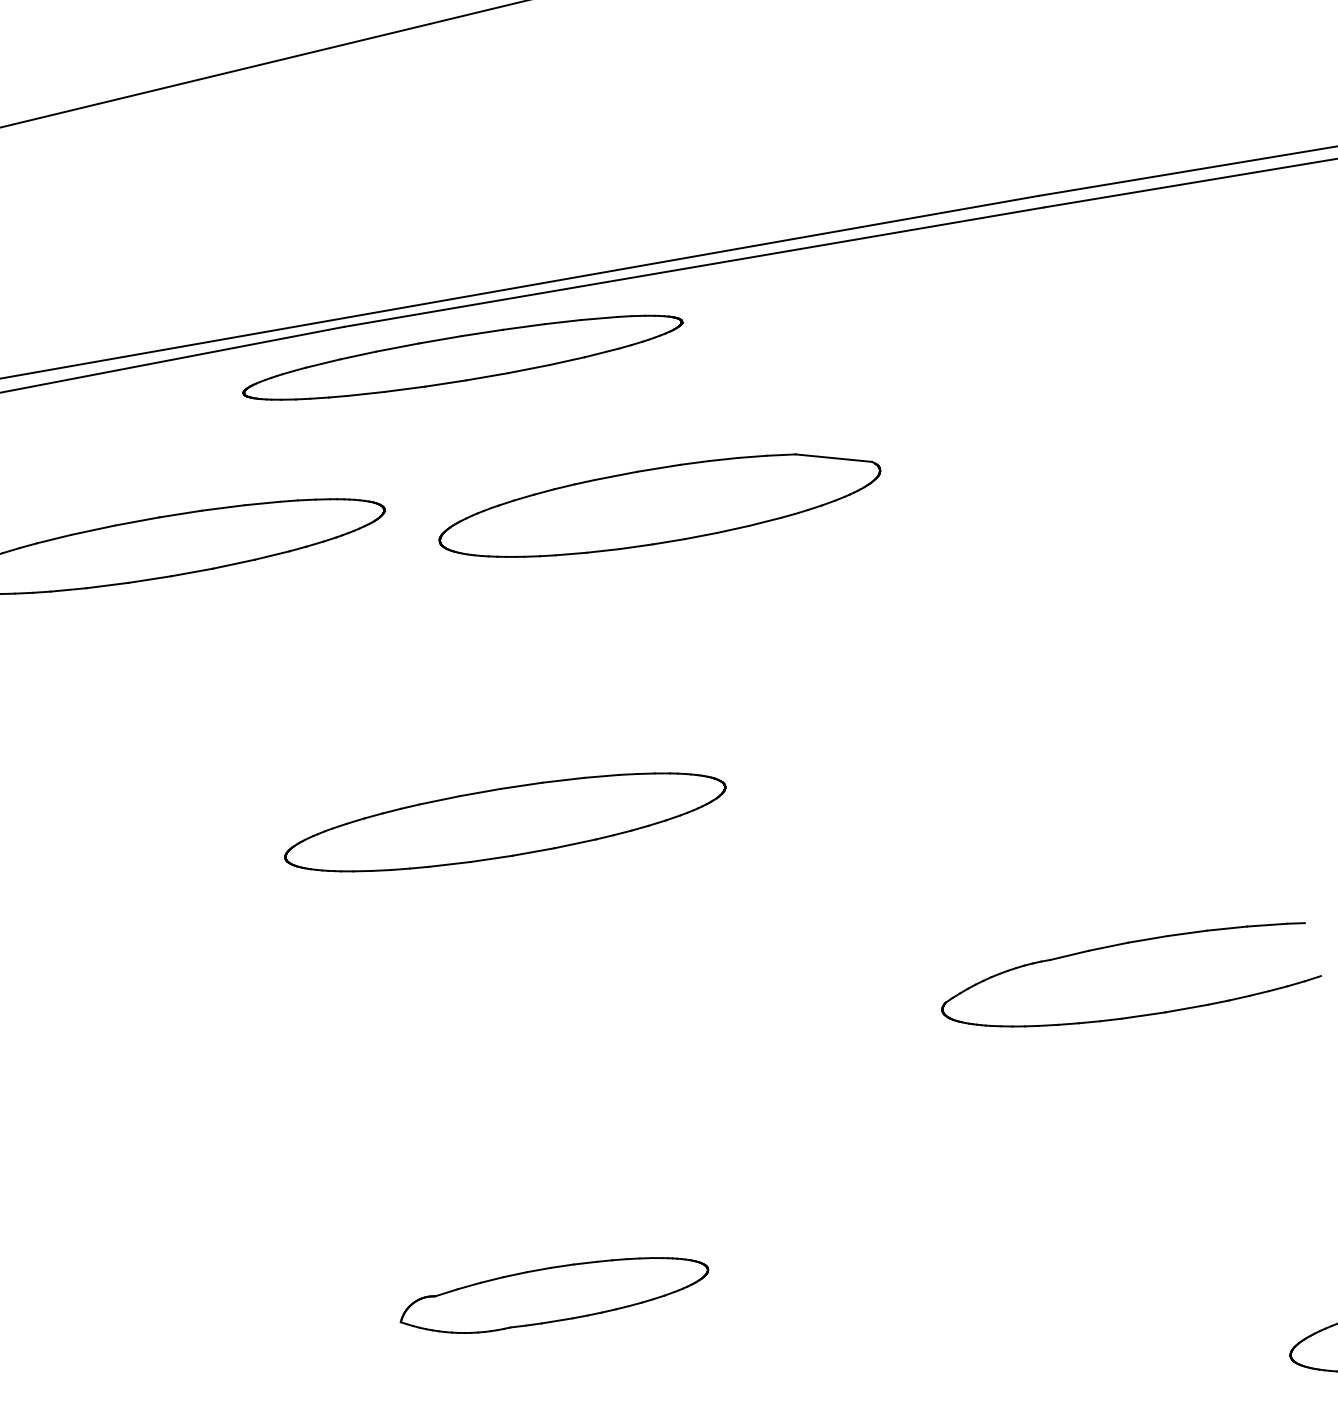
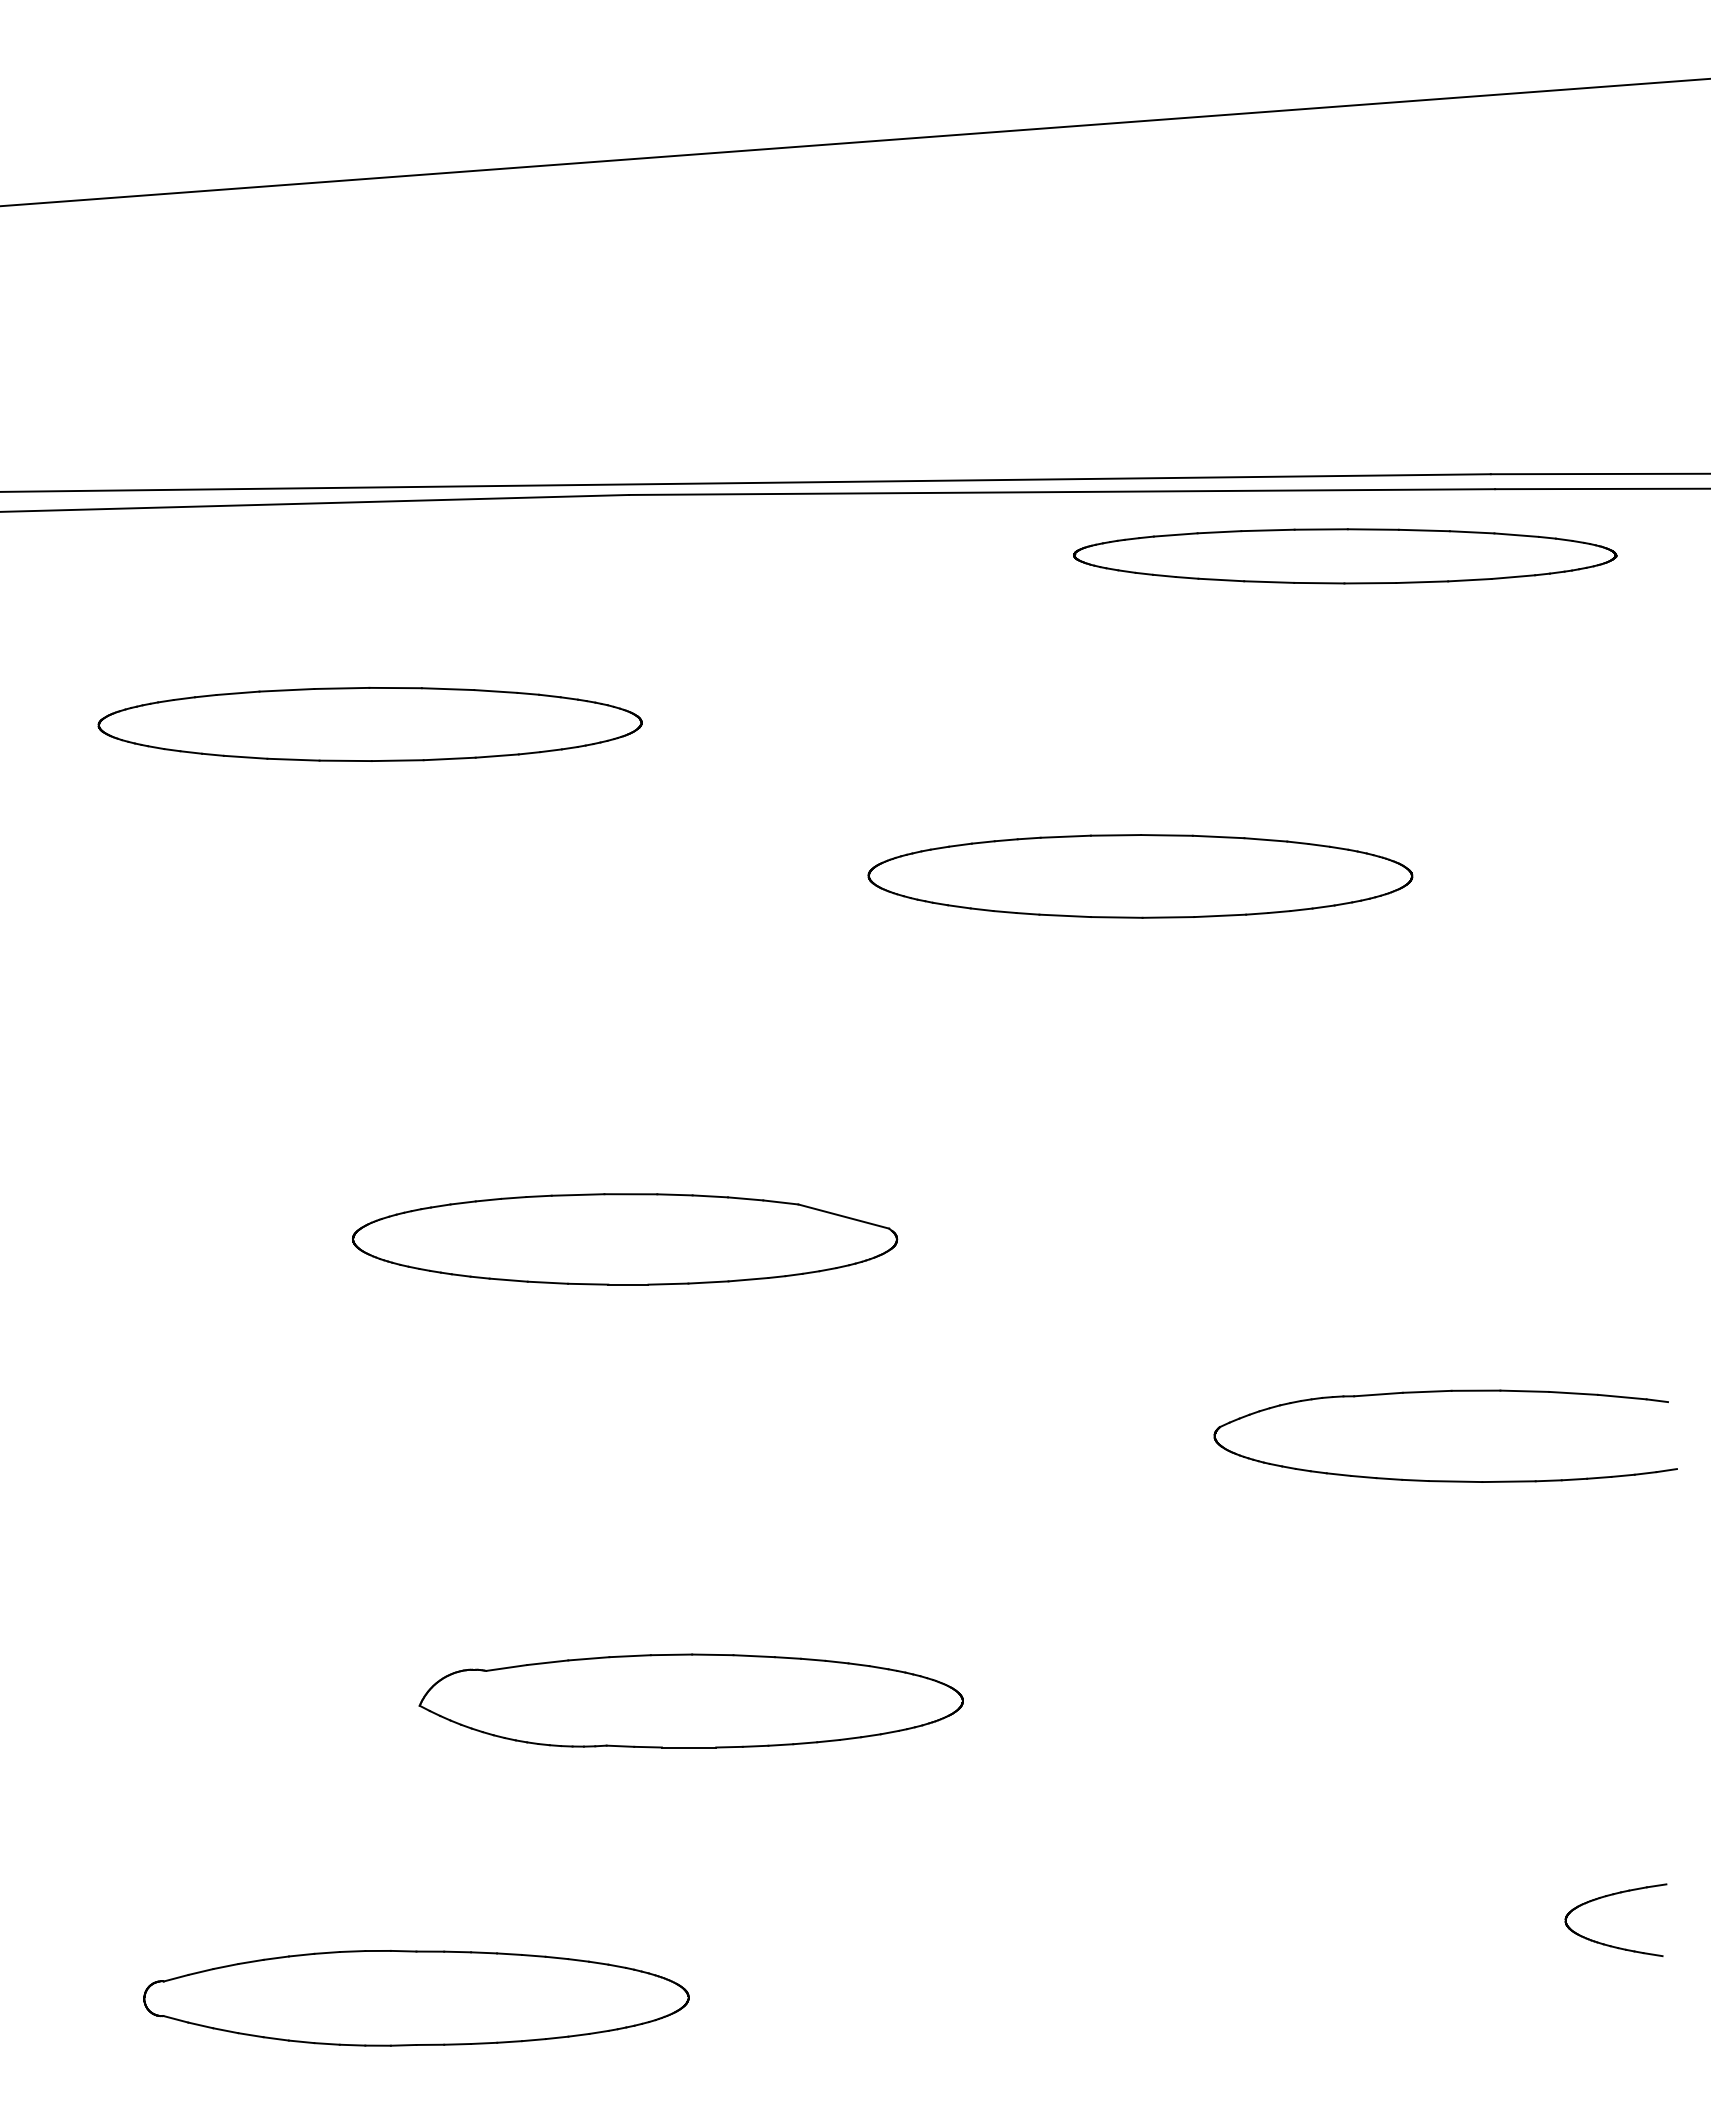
part: (463, 358) -> (1345, 556), moved
part: (660, 505) -> (625, 1239), moved
part: (505, 822) -> (1140, 876), moved
part: (553, 1294) -> (690, 1700), size x1.43

